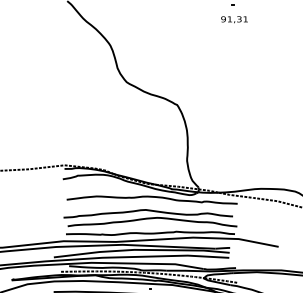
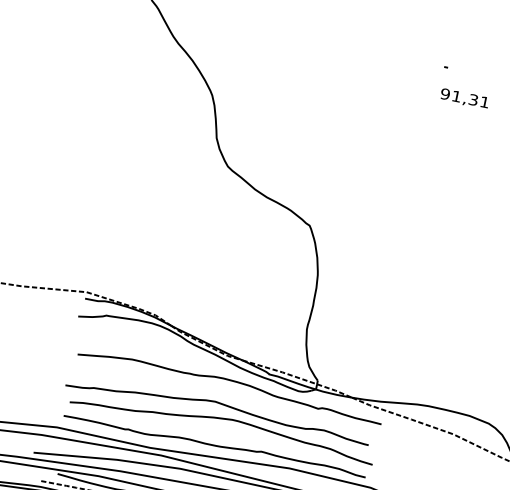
text: (234, 19) -> (464, 98), moved

